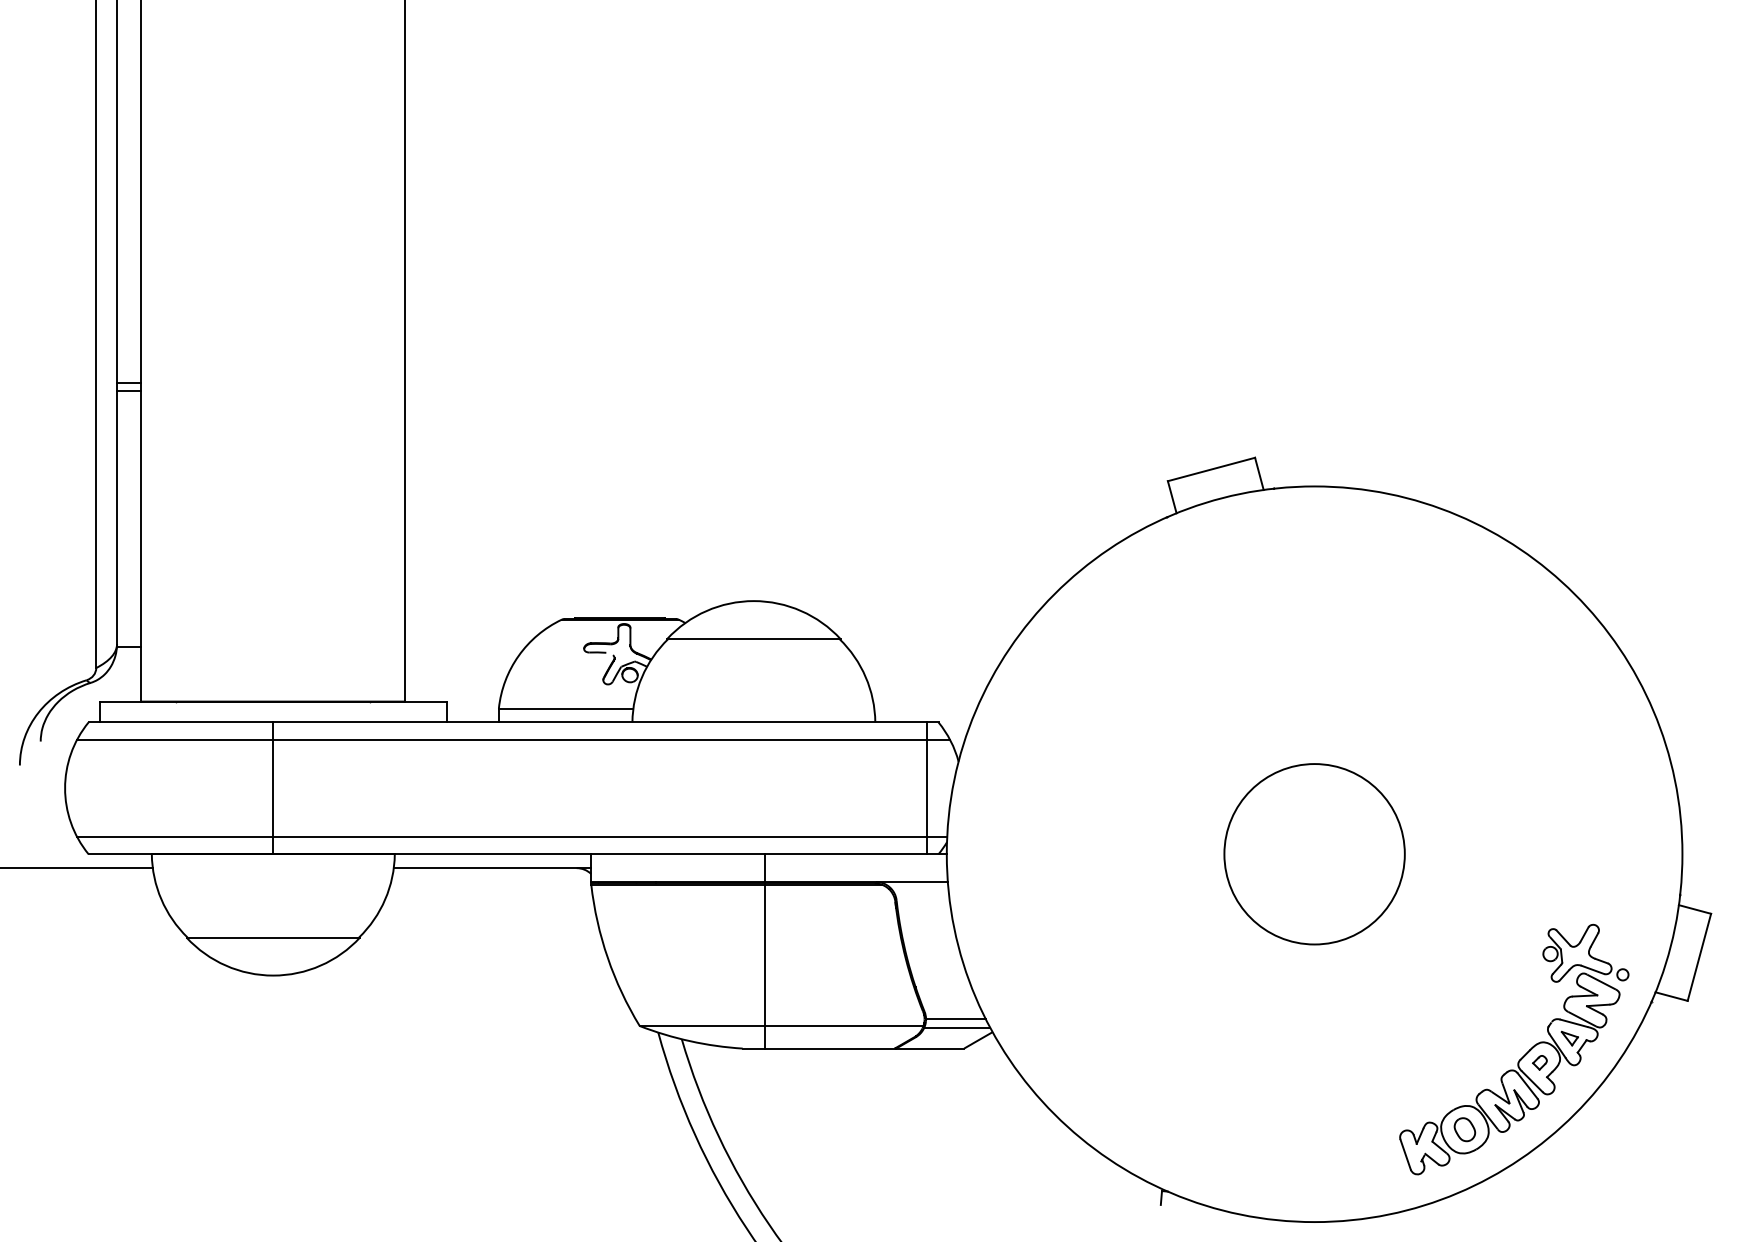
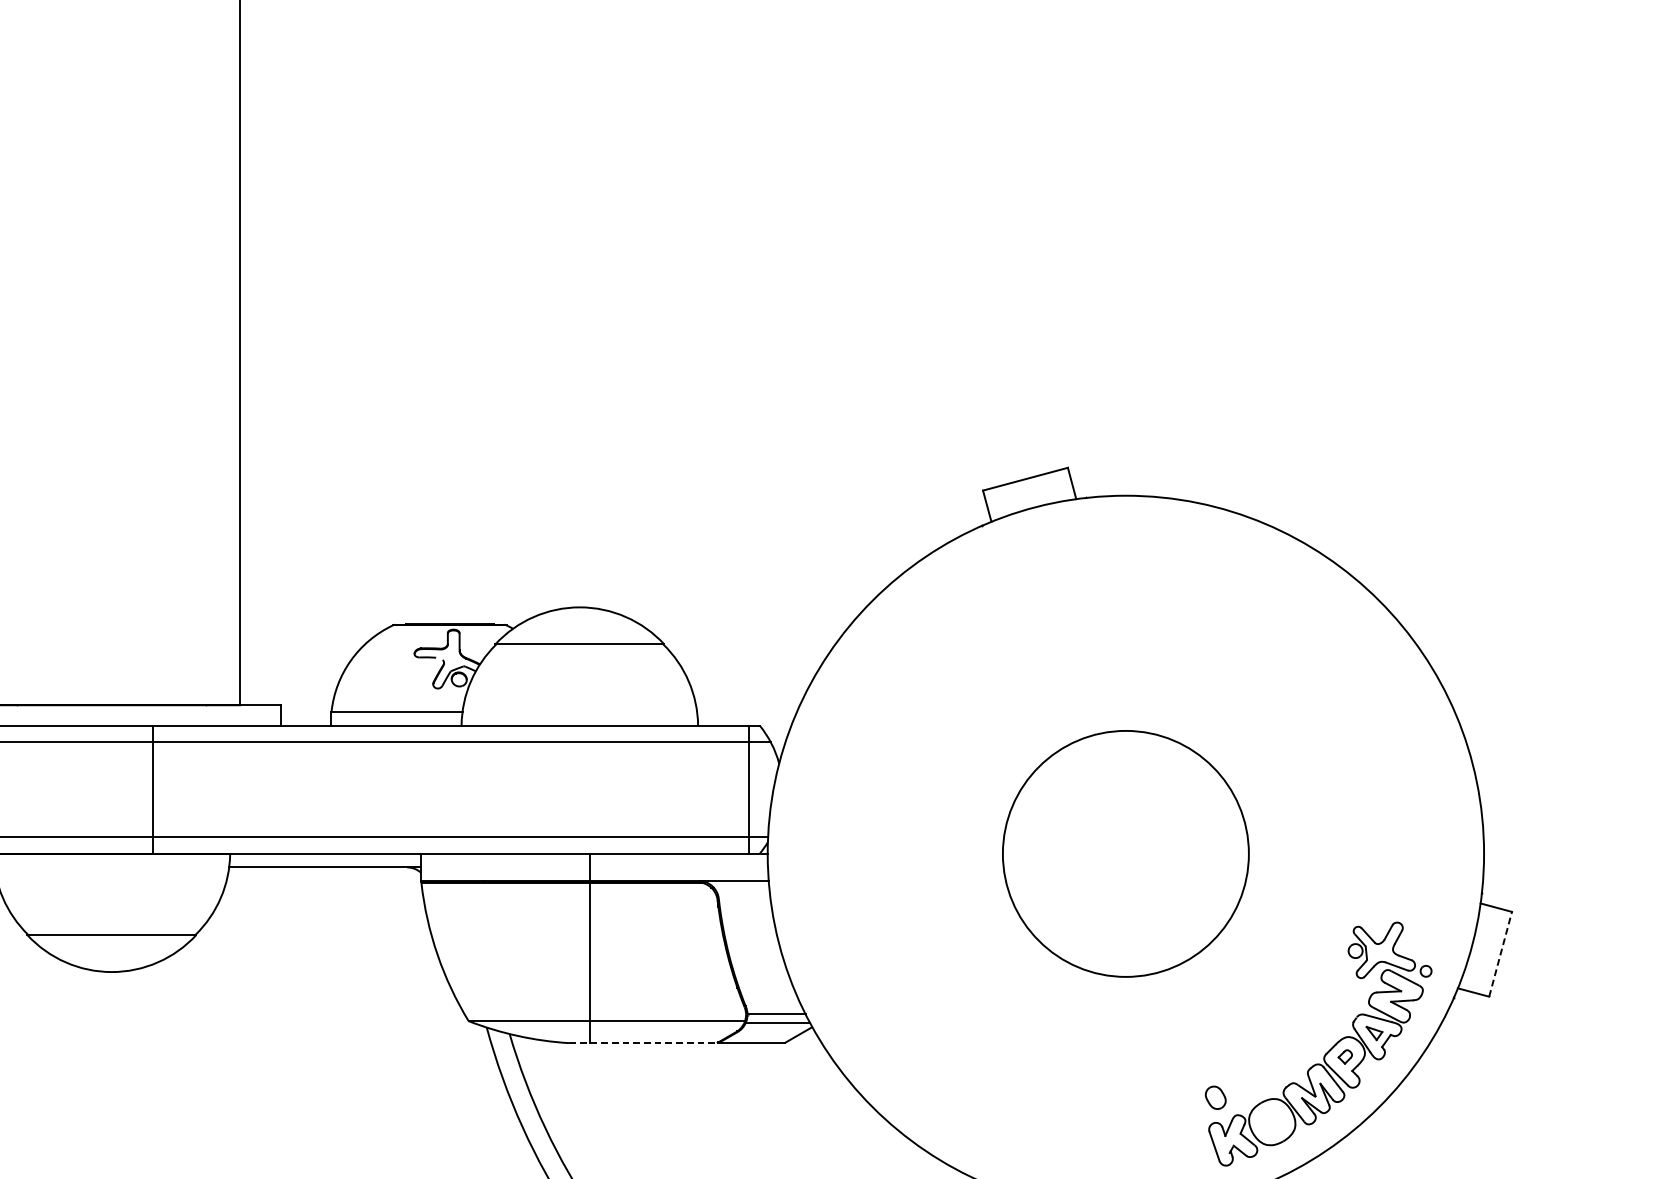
line: (273, 788) -> (152, 789), moved
circle: (1314, 854) -> (1125, 854), size x1.4
line: (1699, 956) -> (1500, 953), solid -> dashed
line: (819, 1048) -> (643, 1043), solid -> dashed
part: (1464, 1129) -> (1215, 1097), moved

